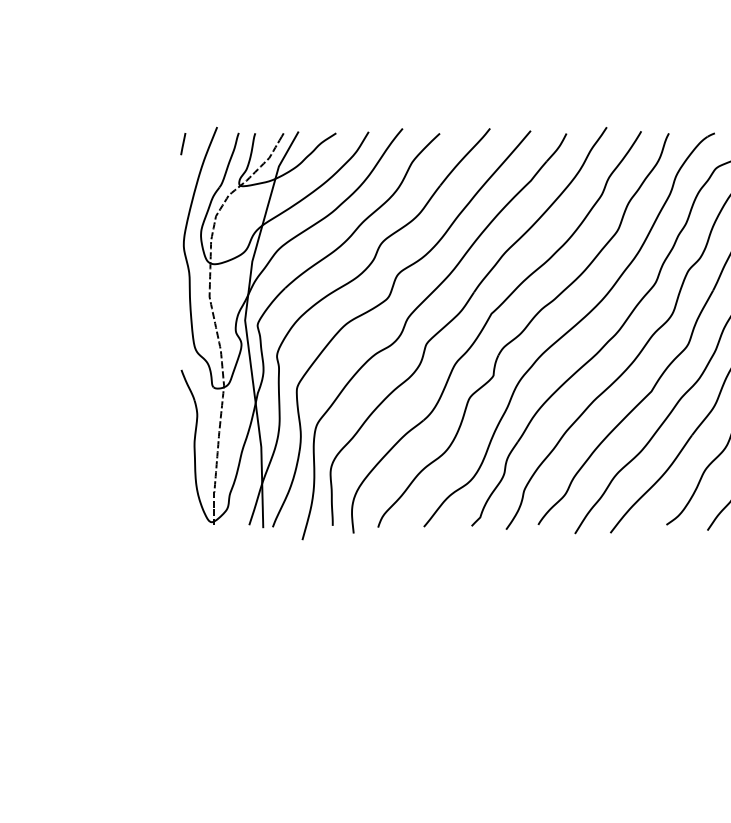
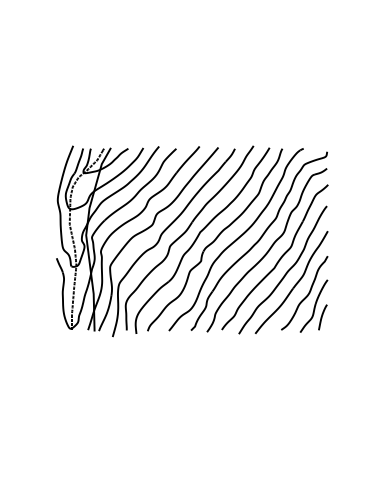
line: (183, 143) -> (57, 153), removed

